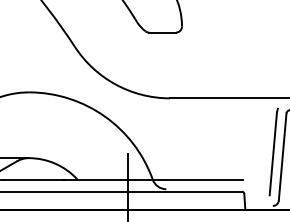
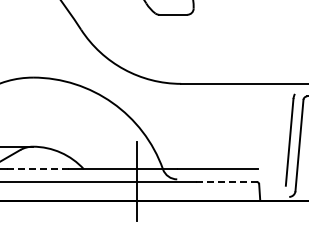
line: (34, 179) -> (38, 169), solid -> dashed
line: (213, 191) -> (226, 181), solid -> dashed

